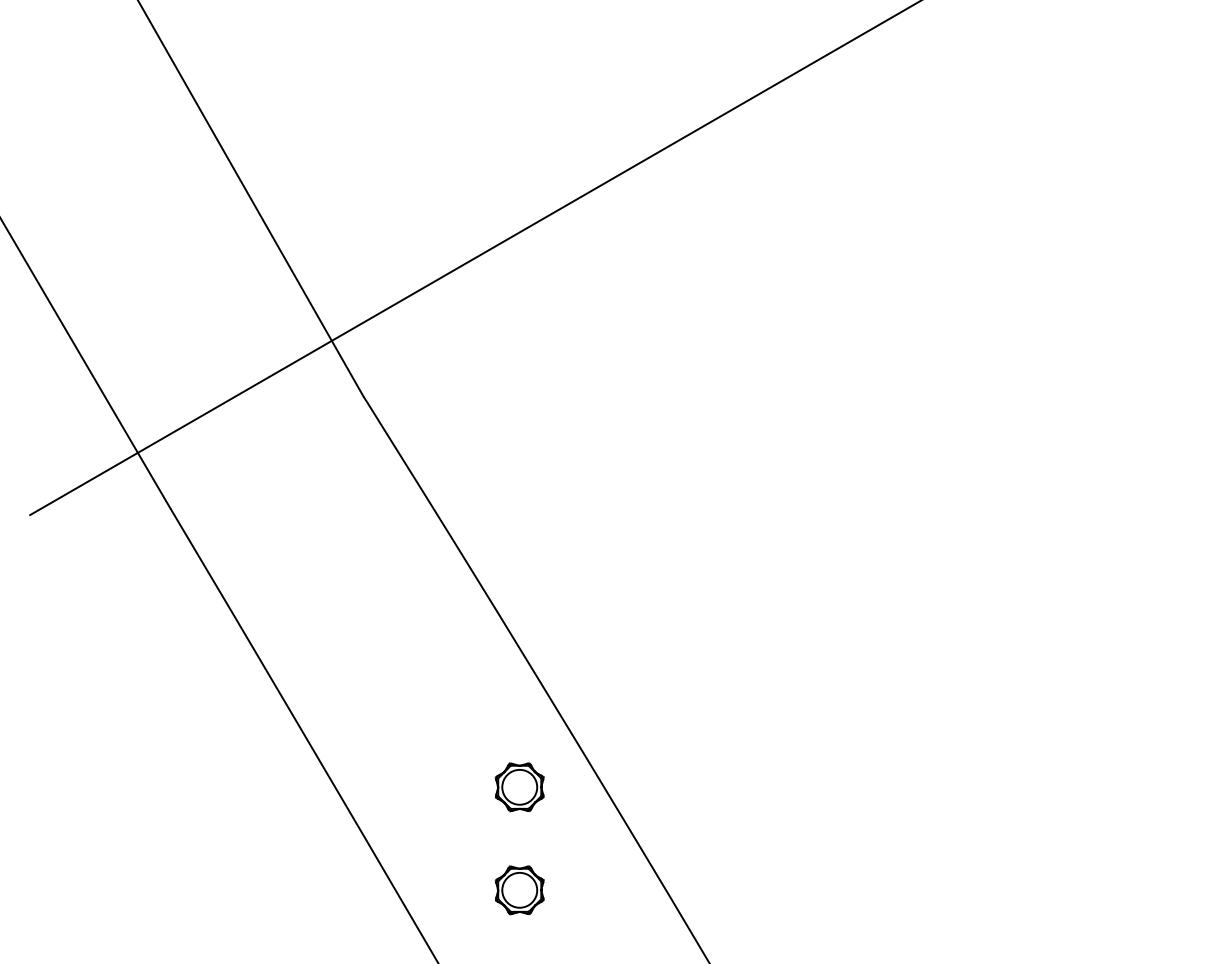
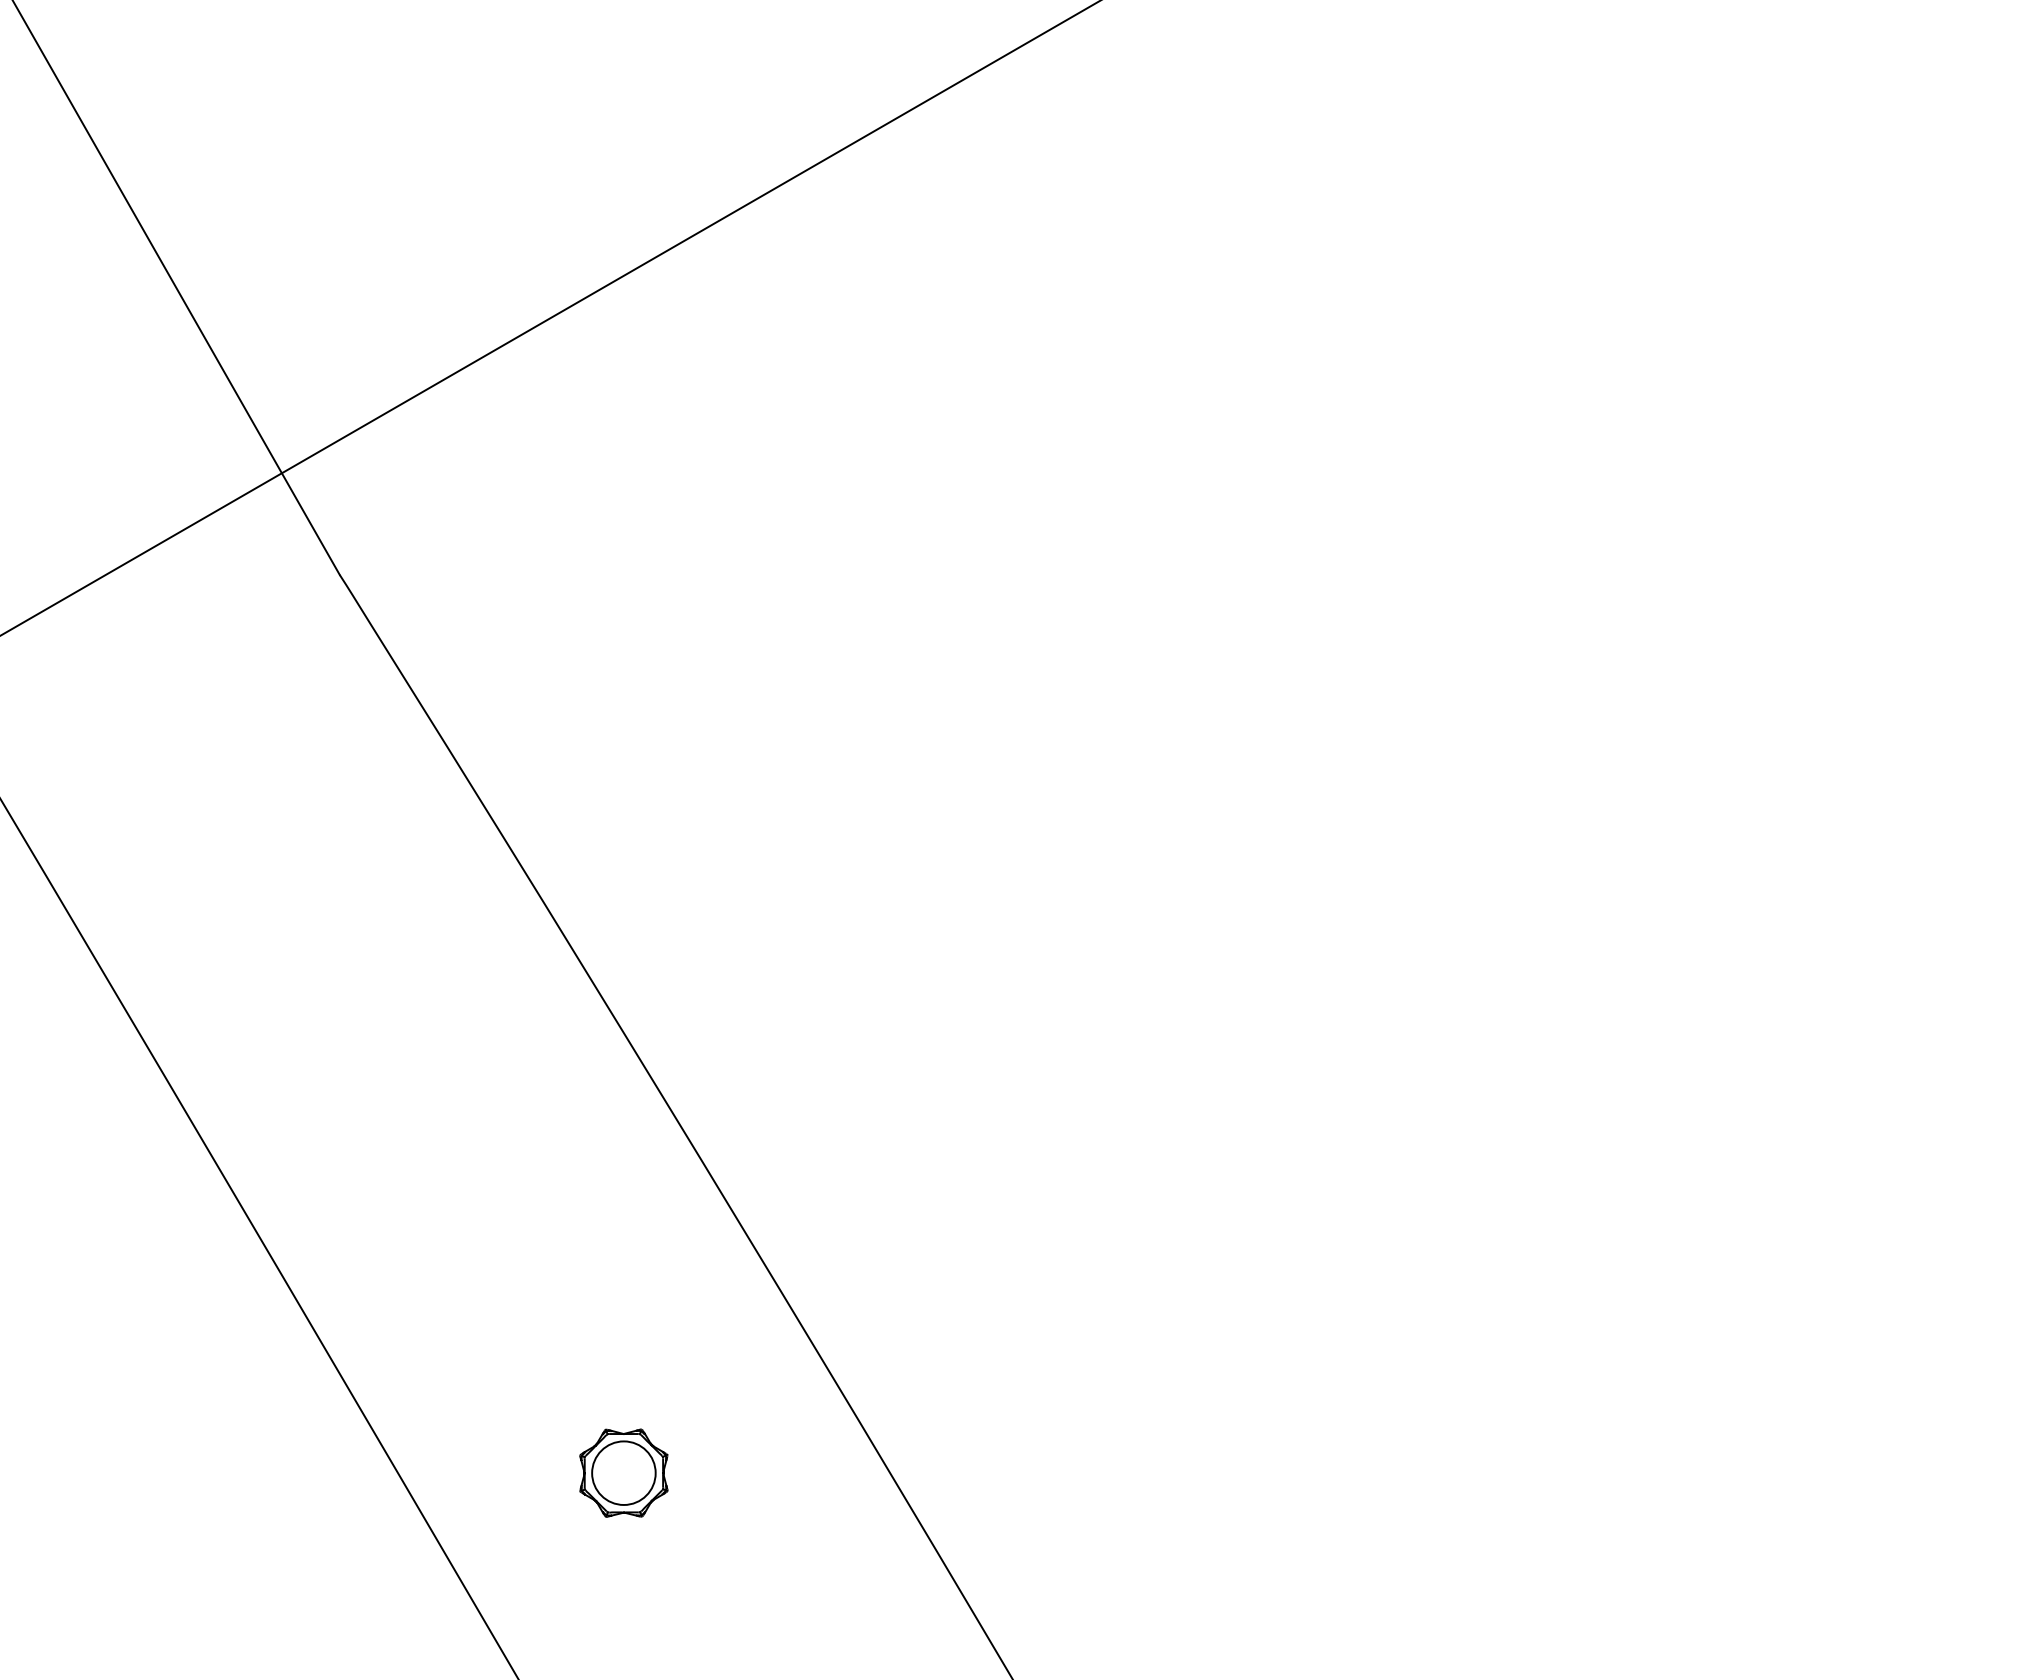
part: (519, 787) -> (623, 1286), removed

